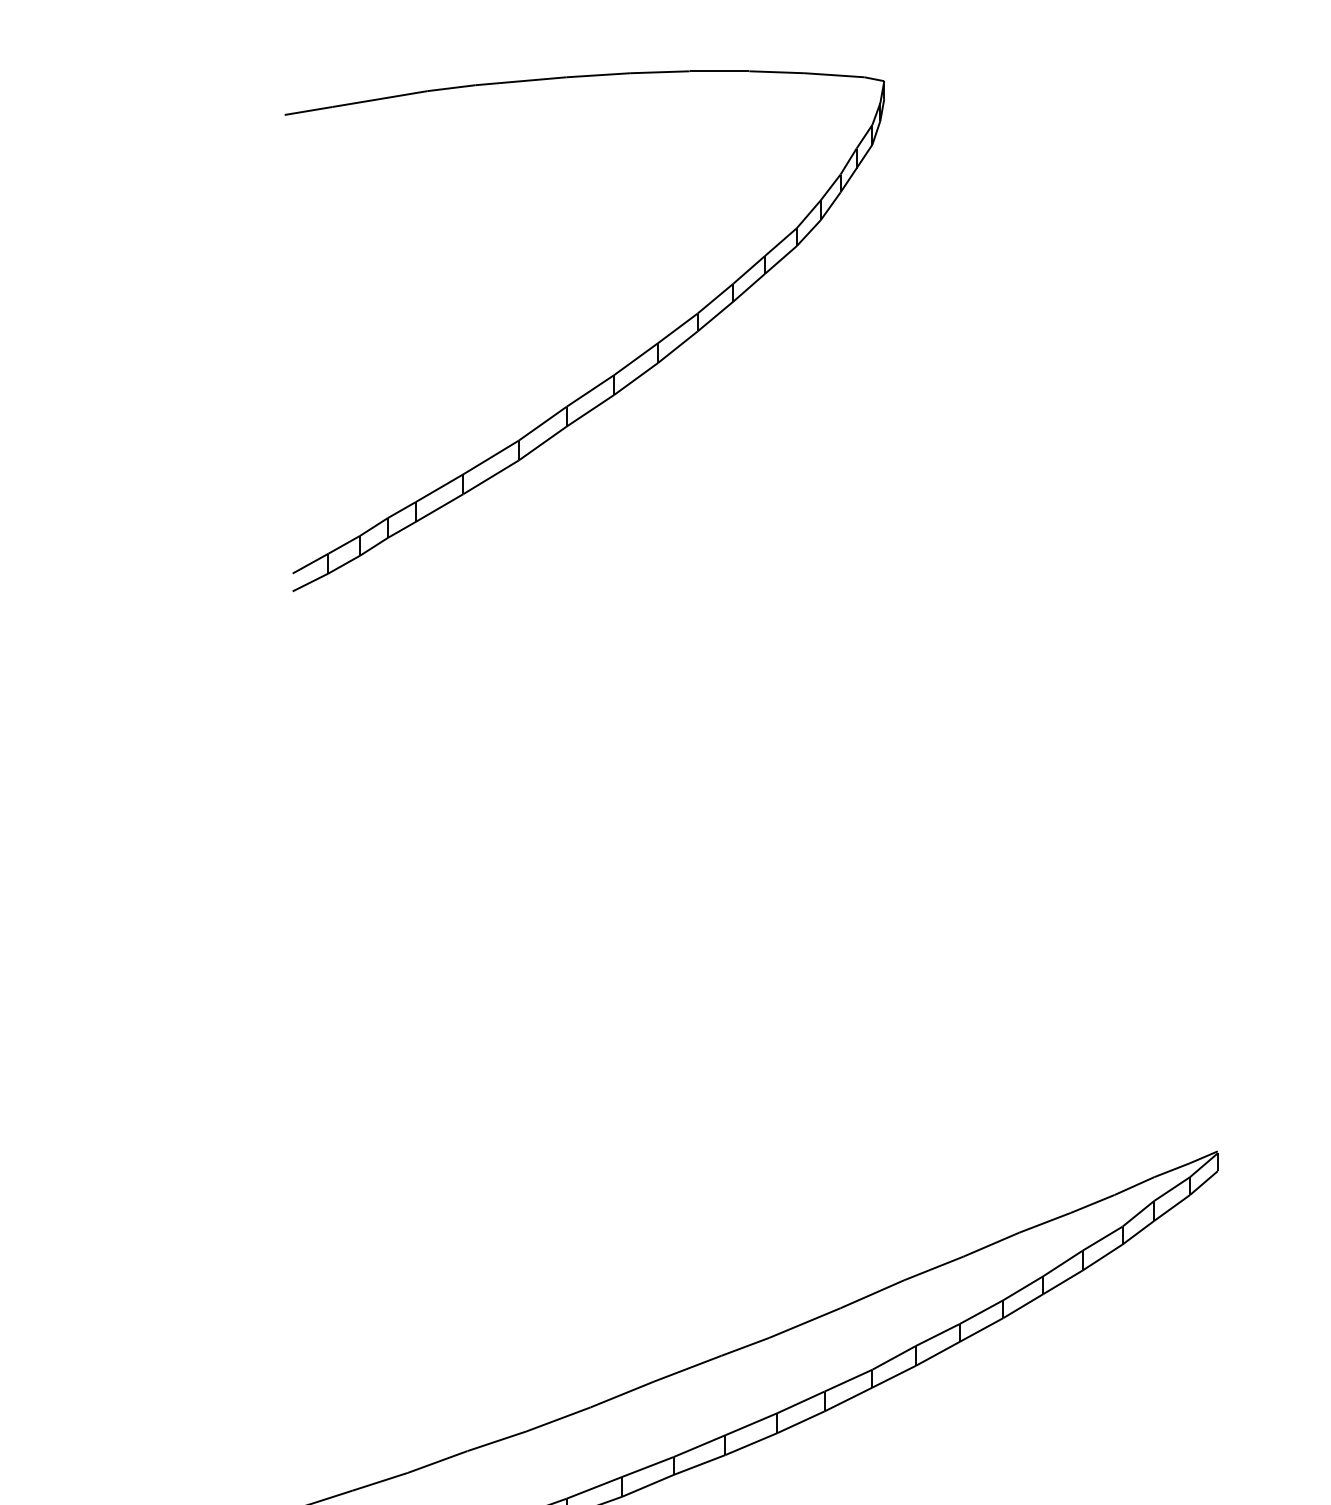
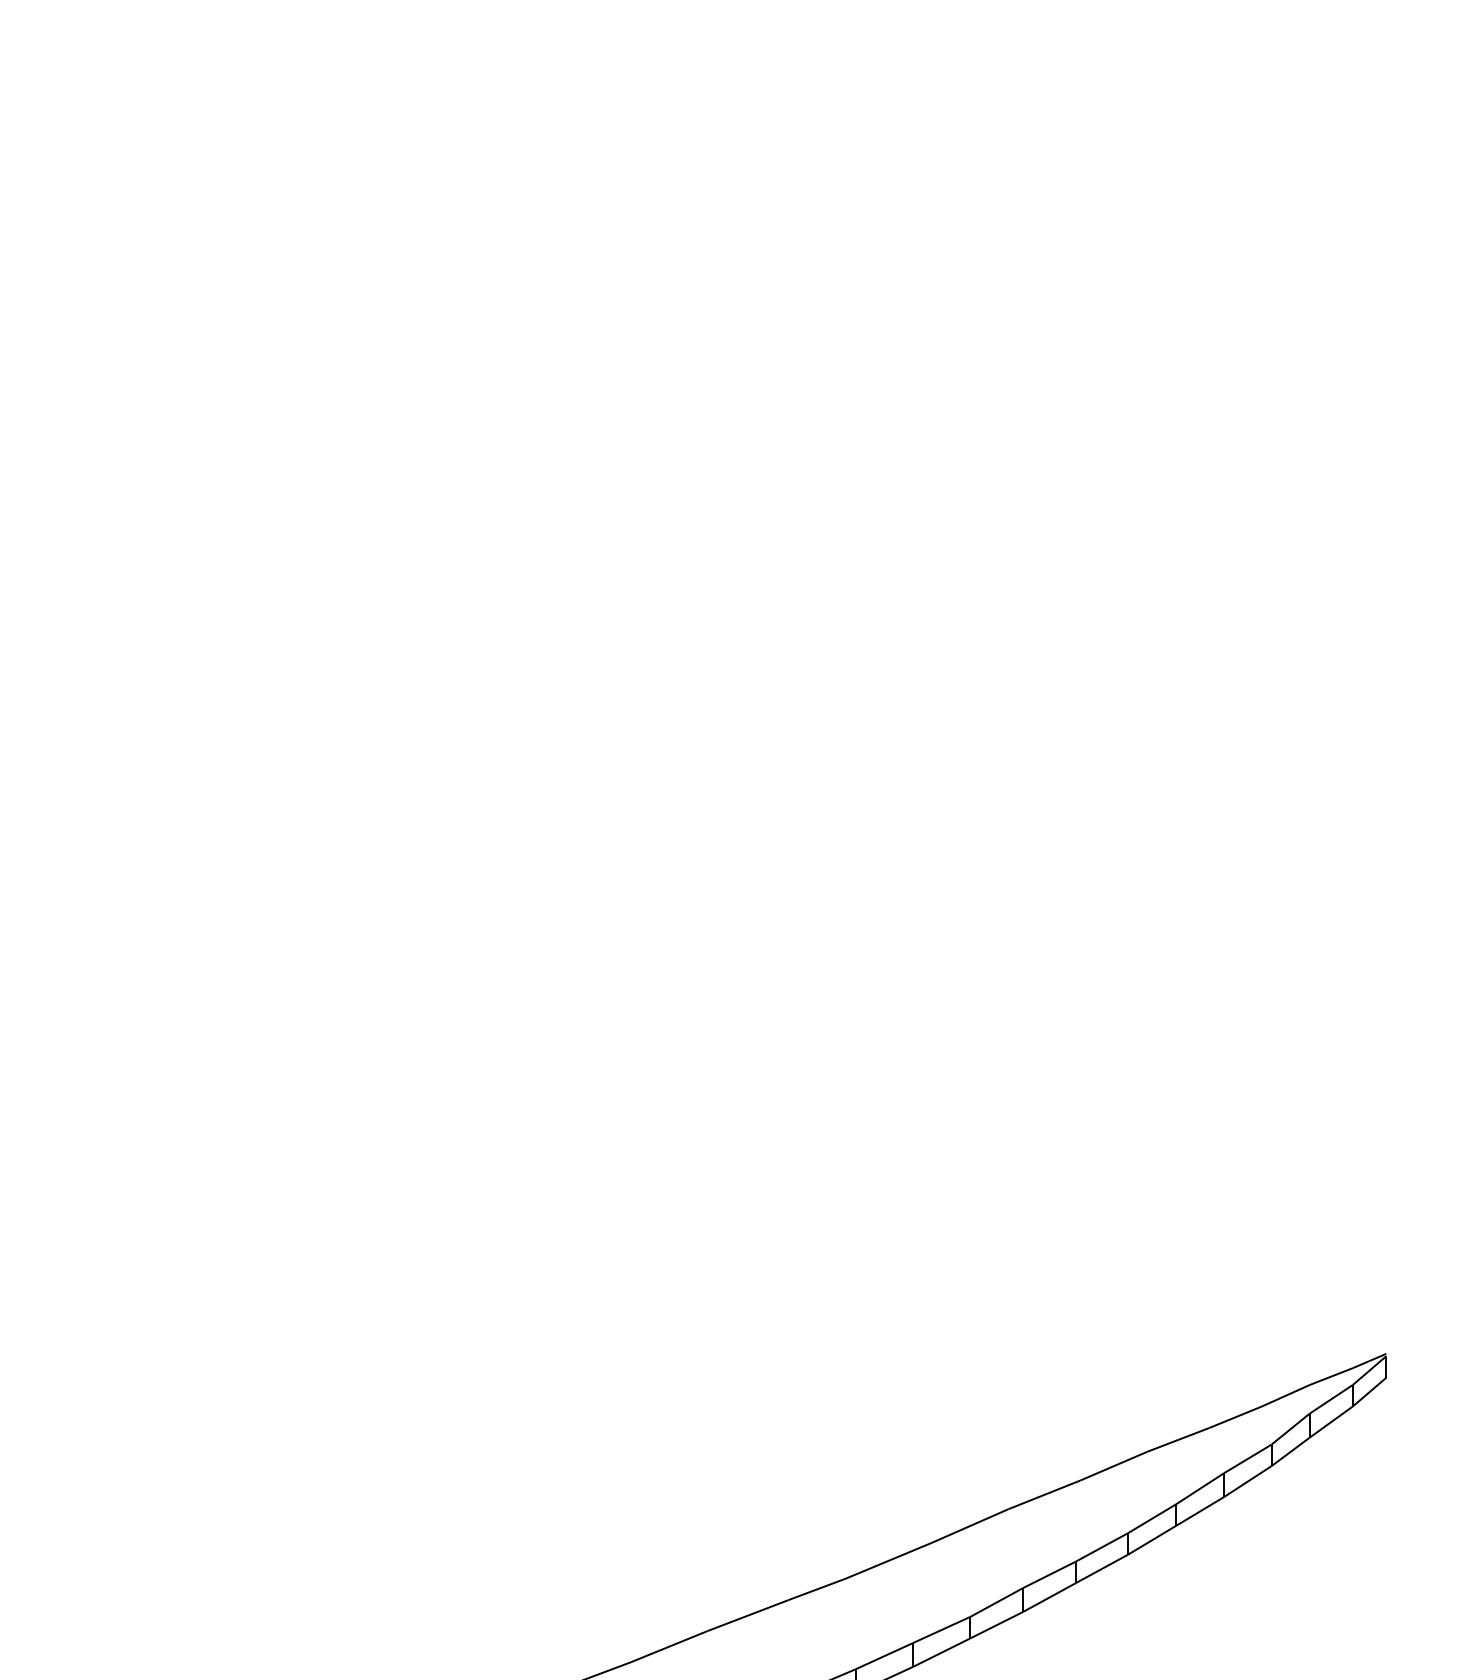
part: (614, 373) -> (659, 417), removed

